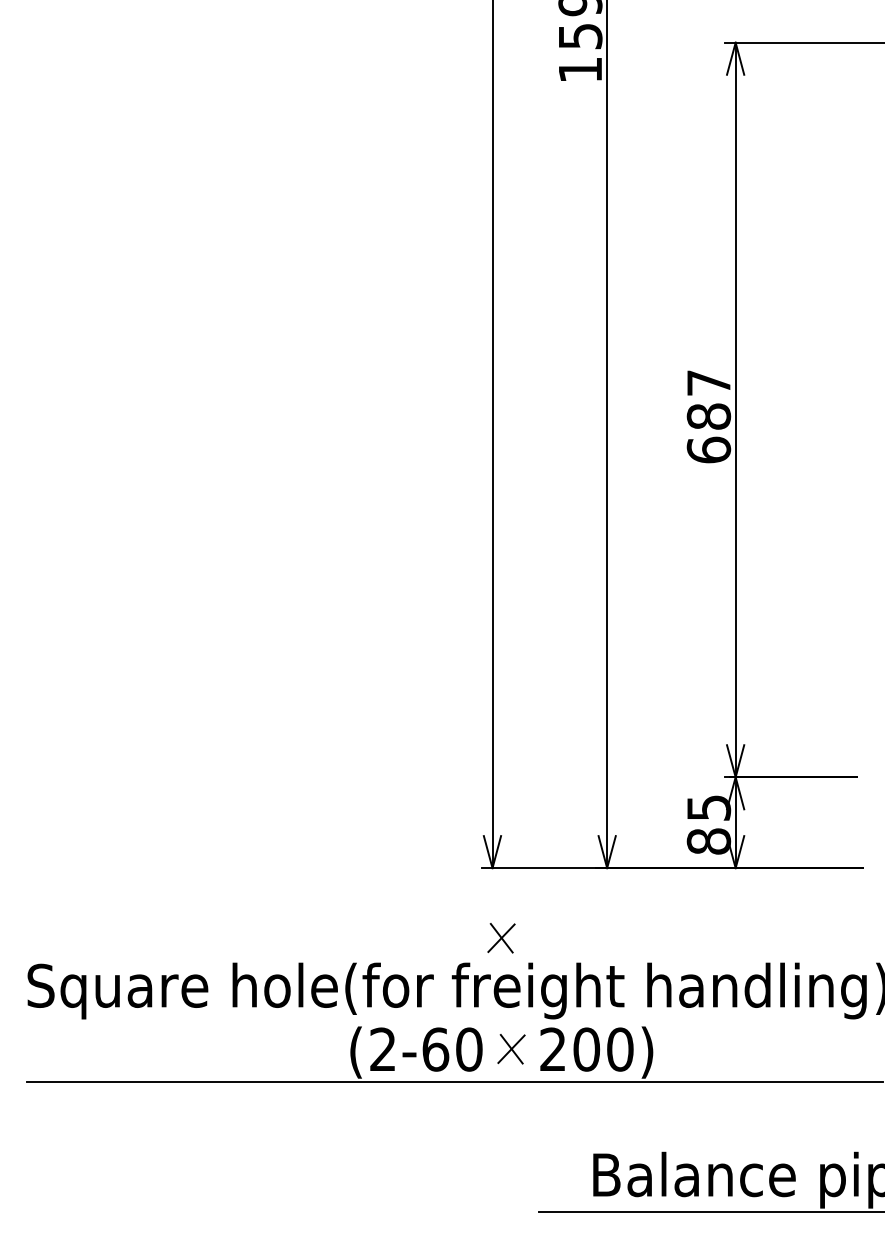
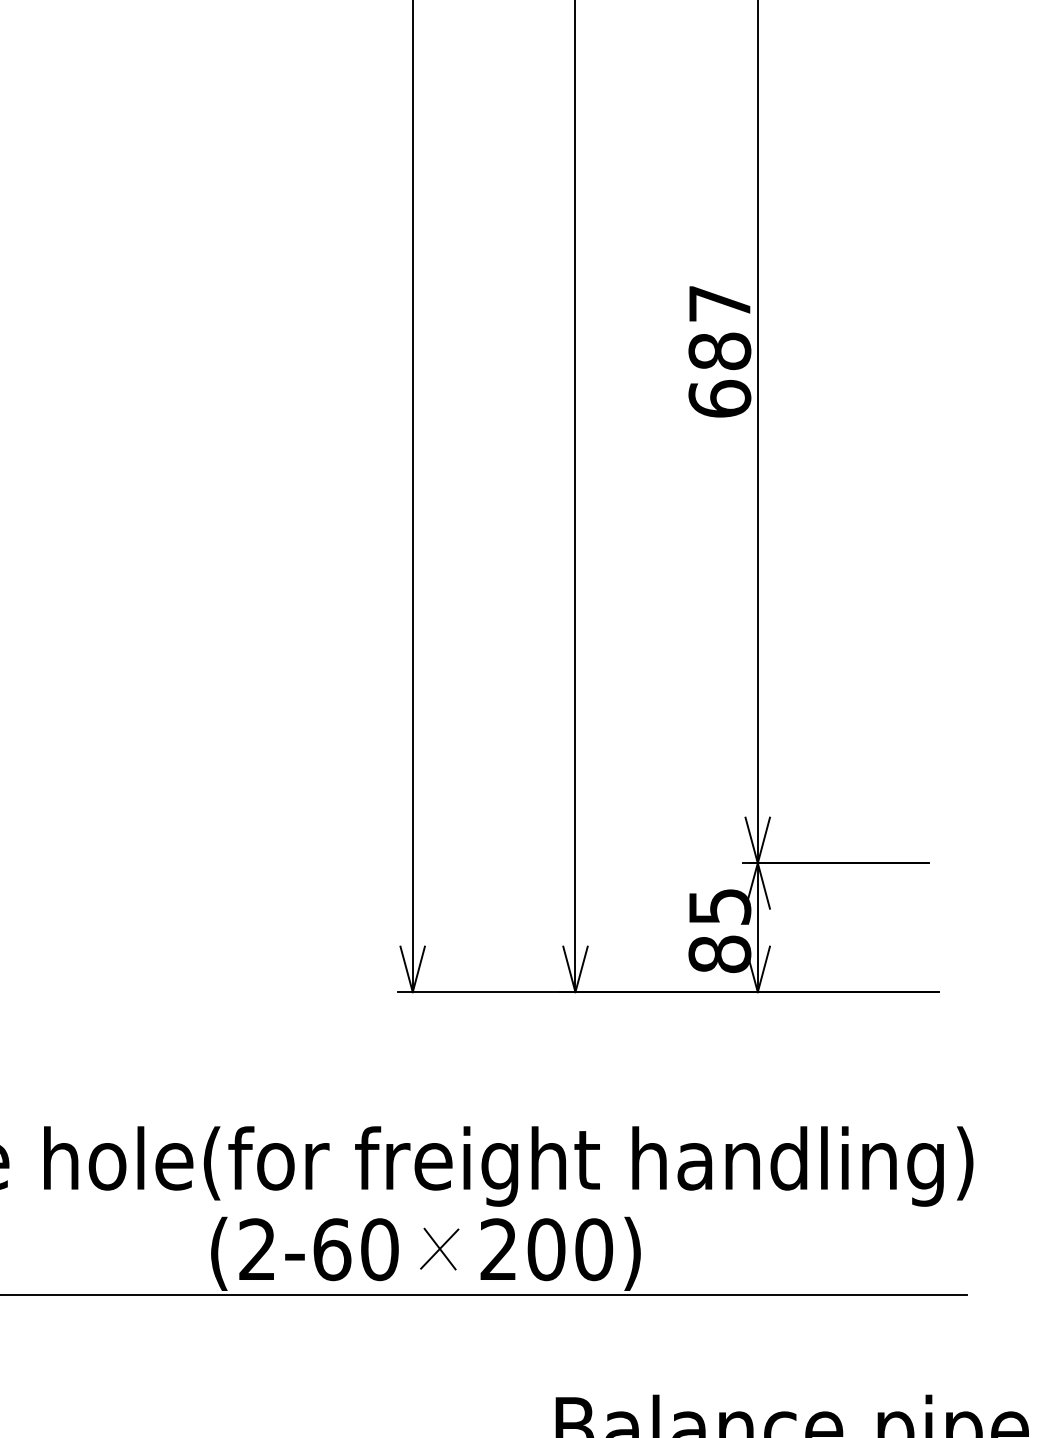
part: (501, 938) -> (425, 1091), removed

